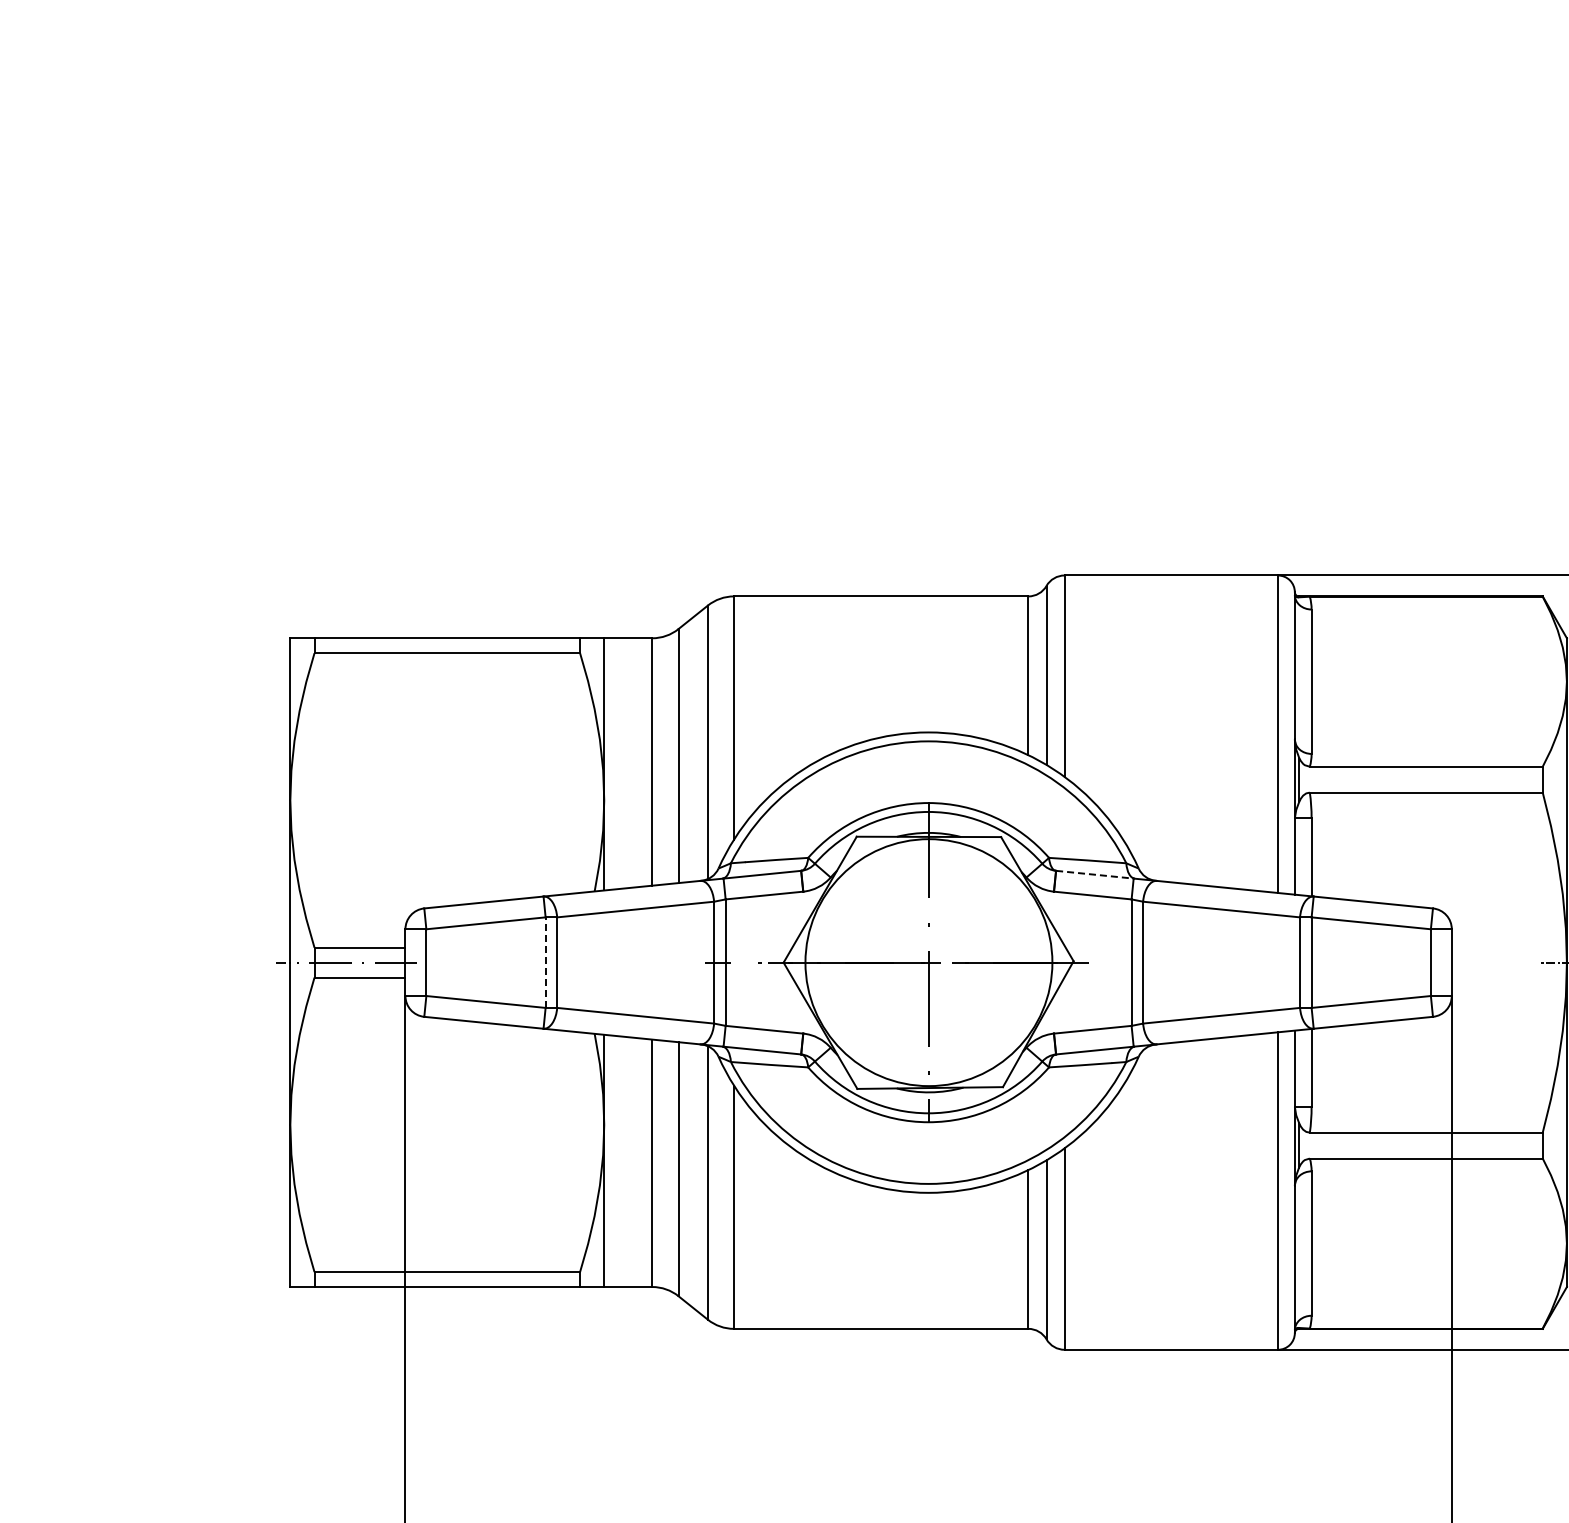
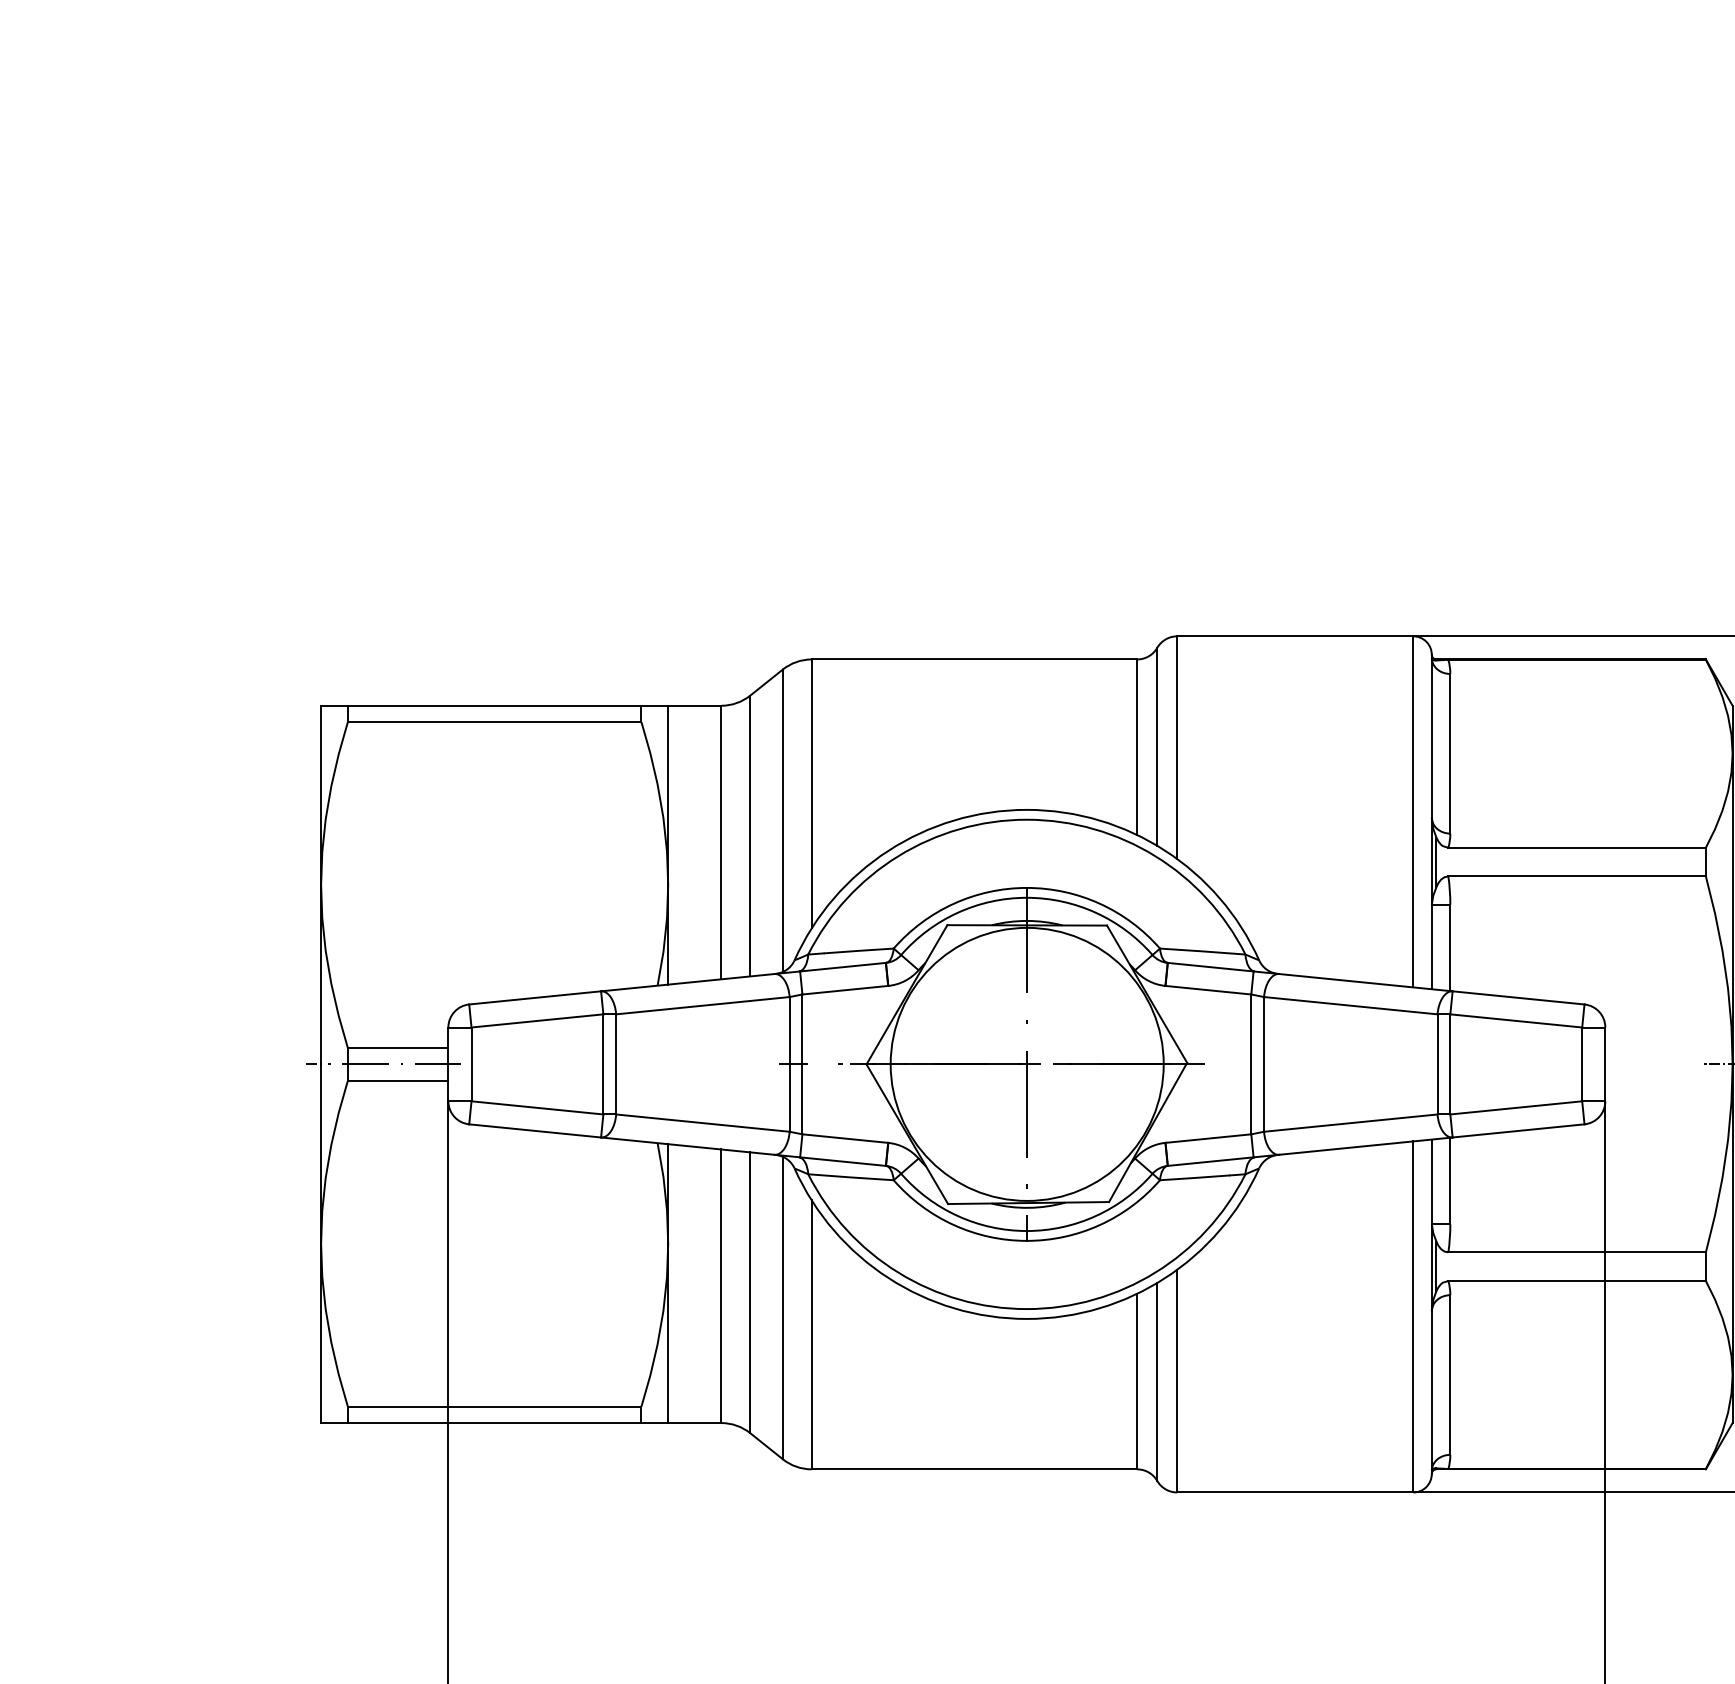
line: (1094, 874) -> (1210, 966), dashed -> solid
line: (545, 962) -> (603, 1064), dashed -> solid

